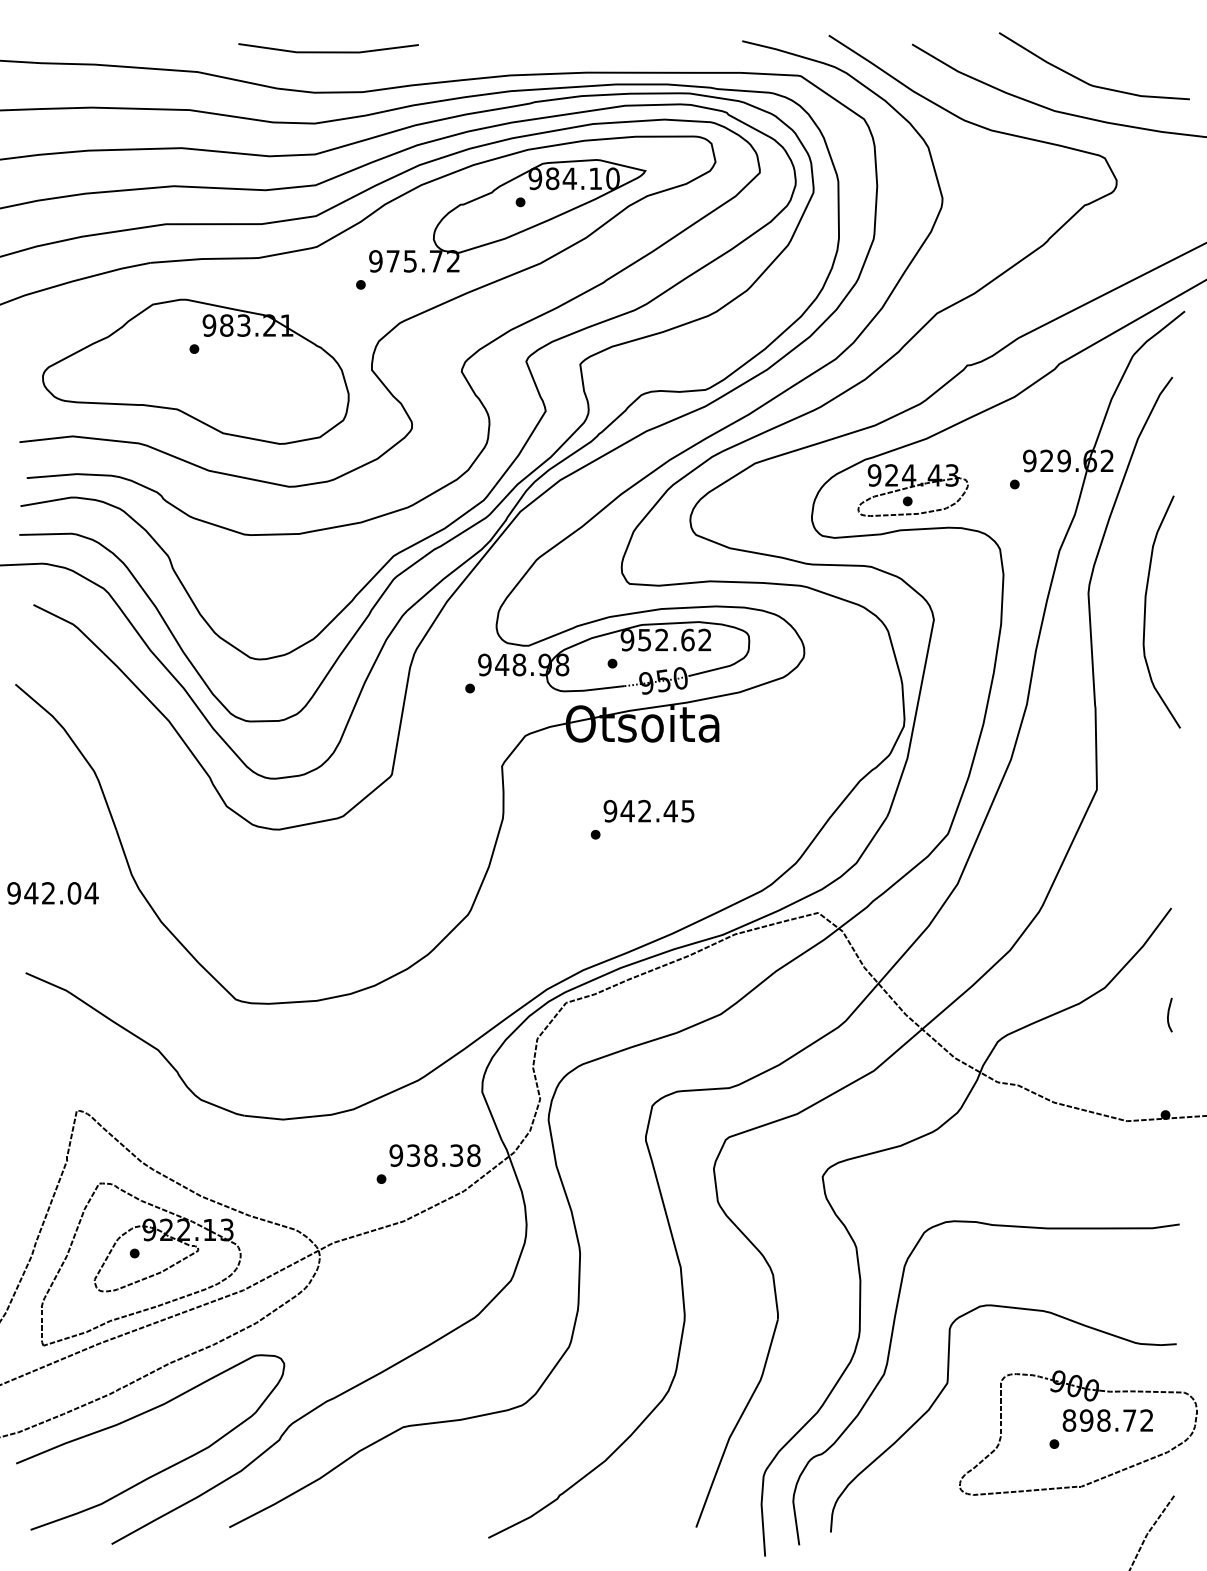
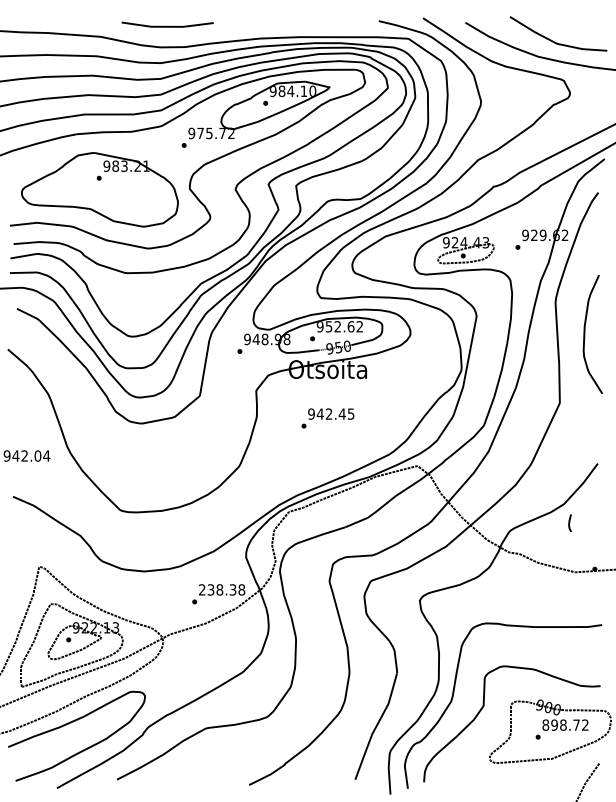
curve: (1147, 612) -> (585, 334), moved
line: (1168, 1015) -> (569, 523), moved
text: (394, 1154) -> (201, 589), 938.38 -> 238.38

